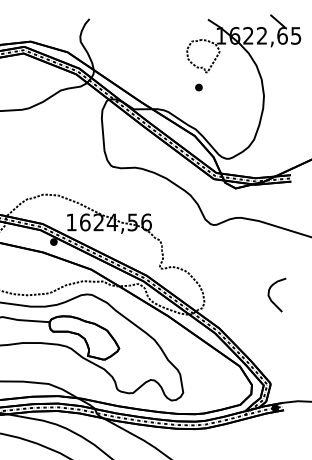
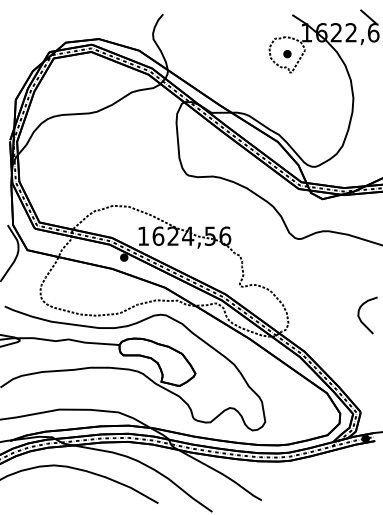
part: (199, 87) -> (287, 54), moved

